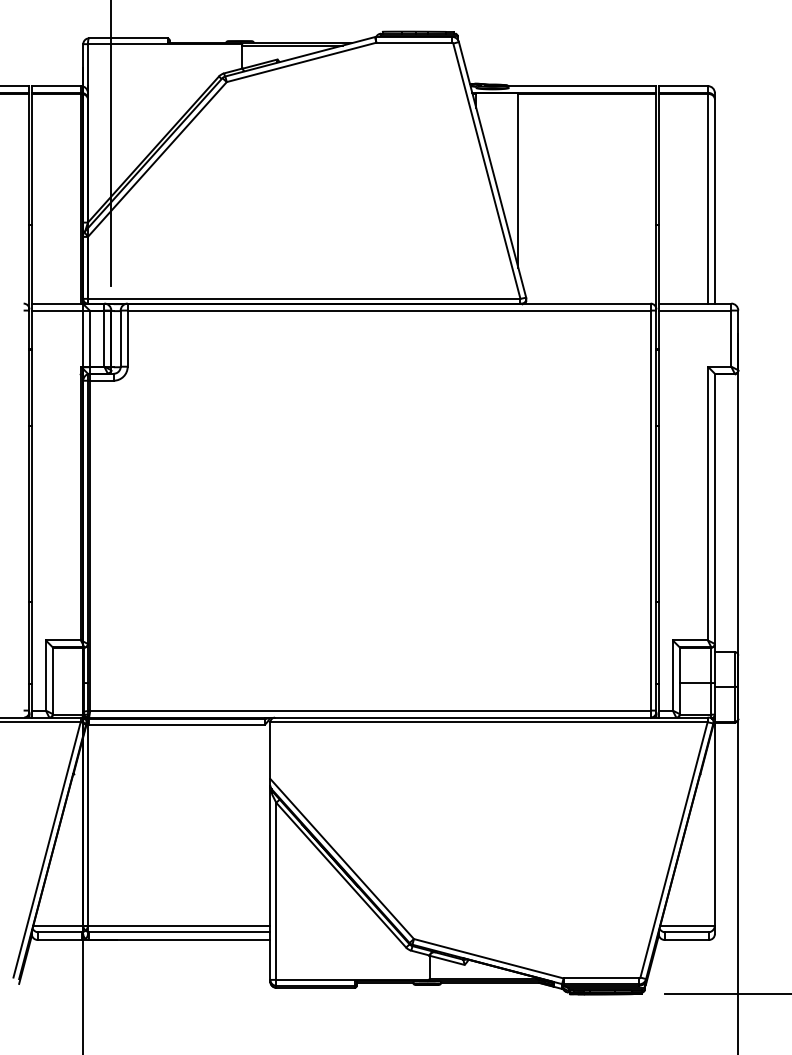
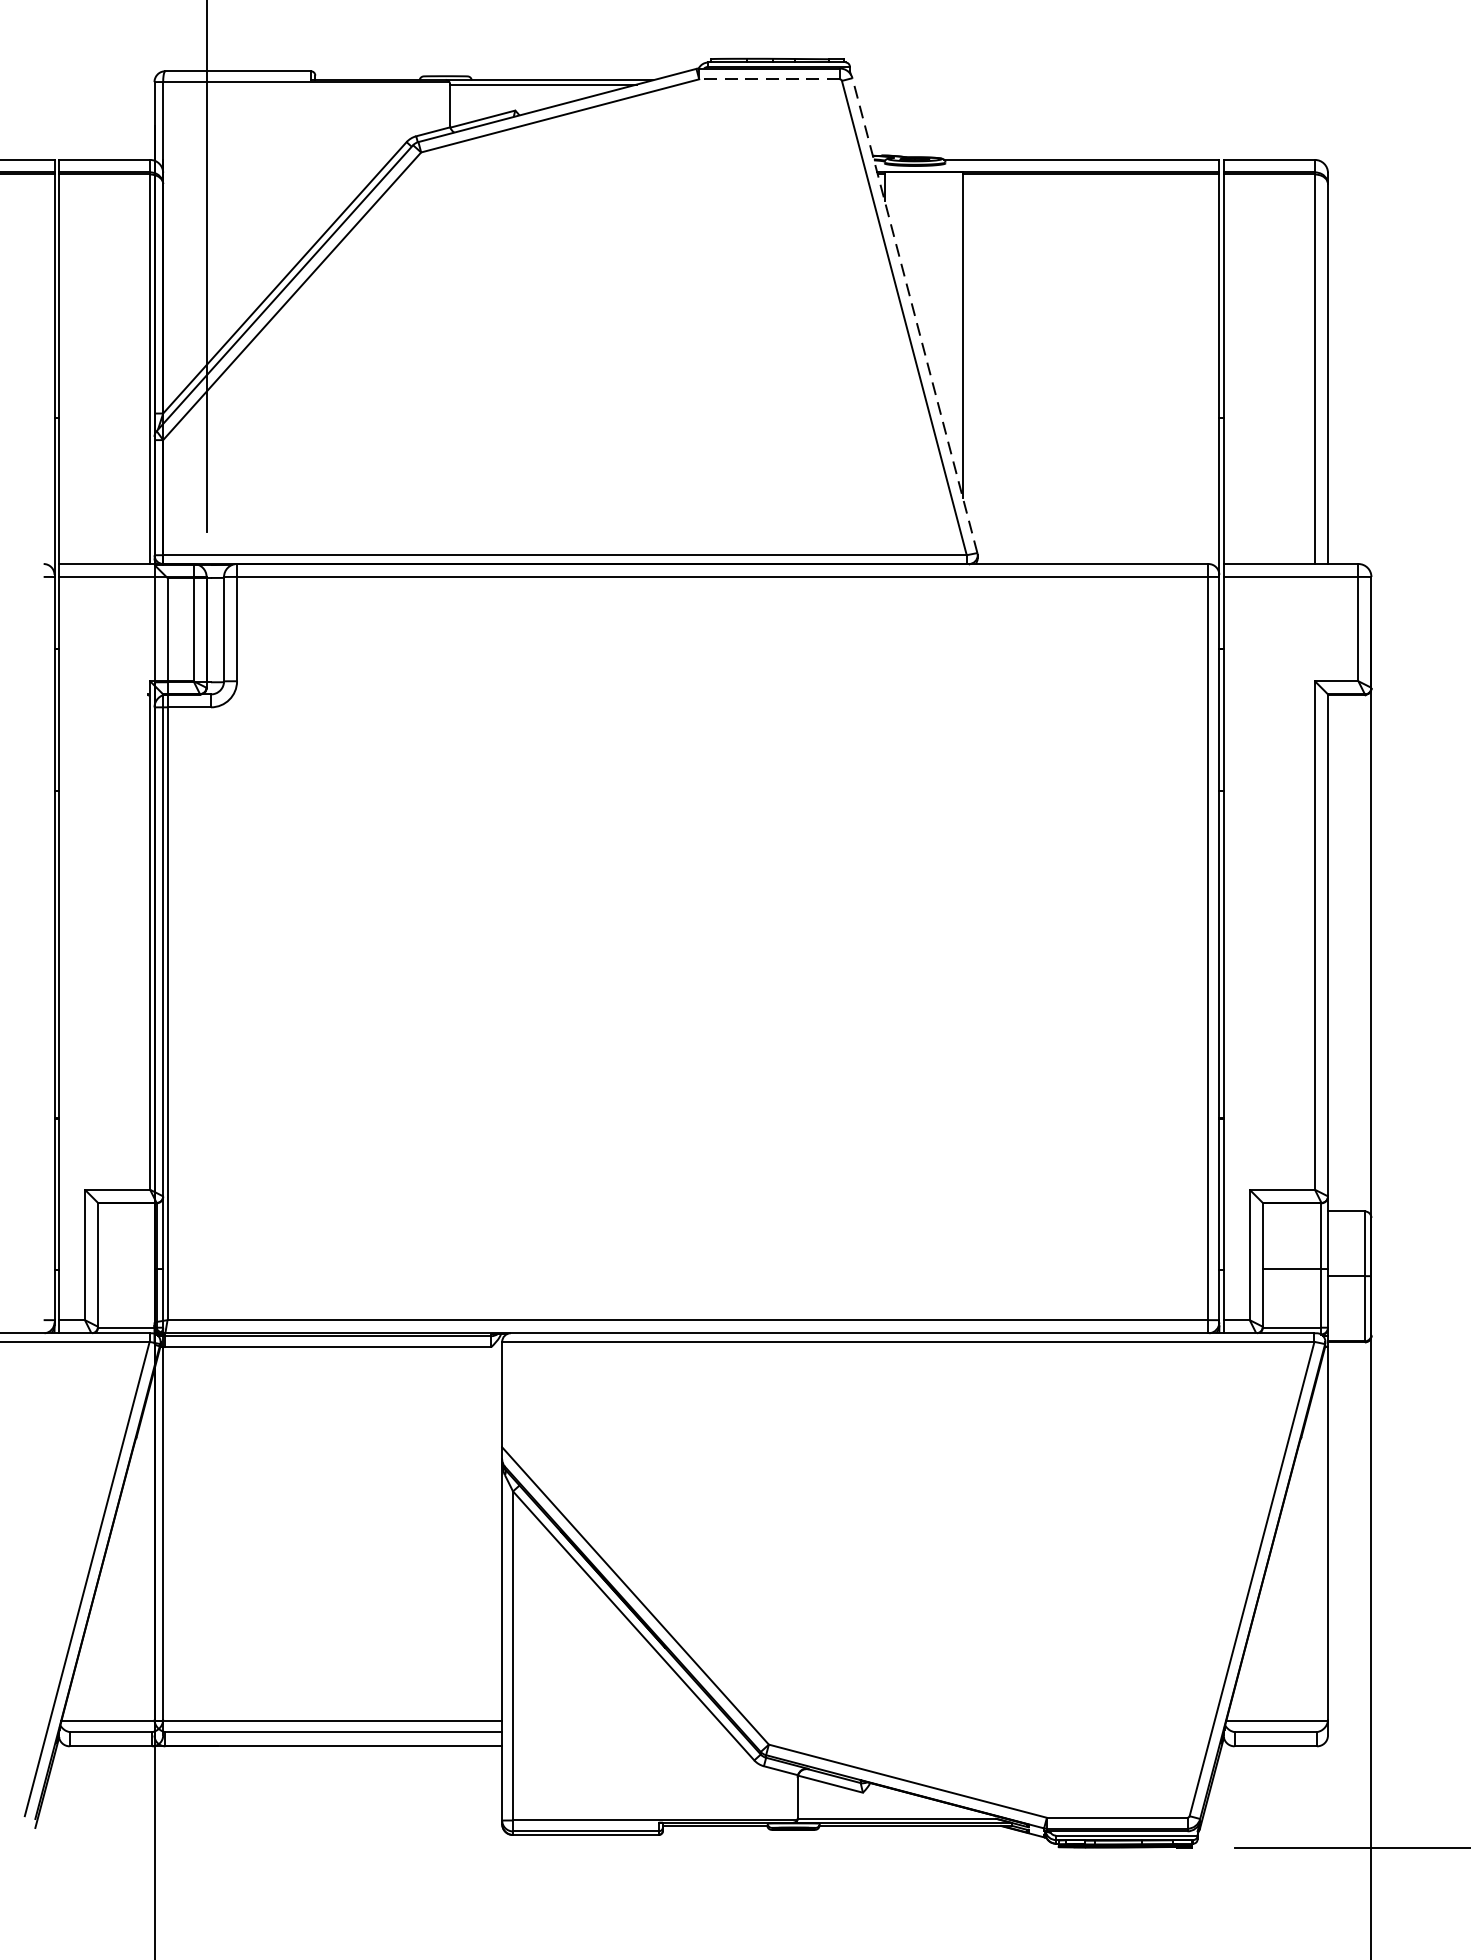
line: (414, 42) -> (769, 78), solid -> dashed
line: (492, 169) -> (914, 314), solid -> dashed

